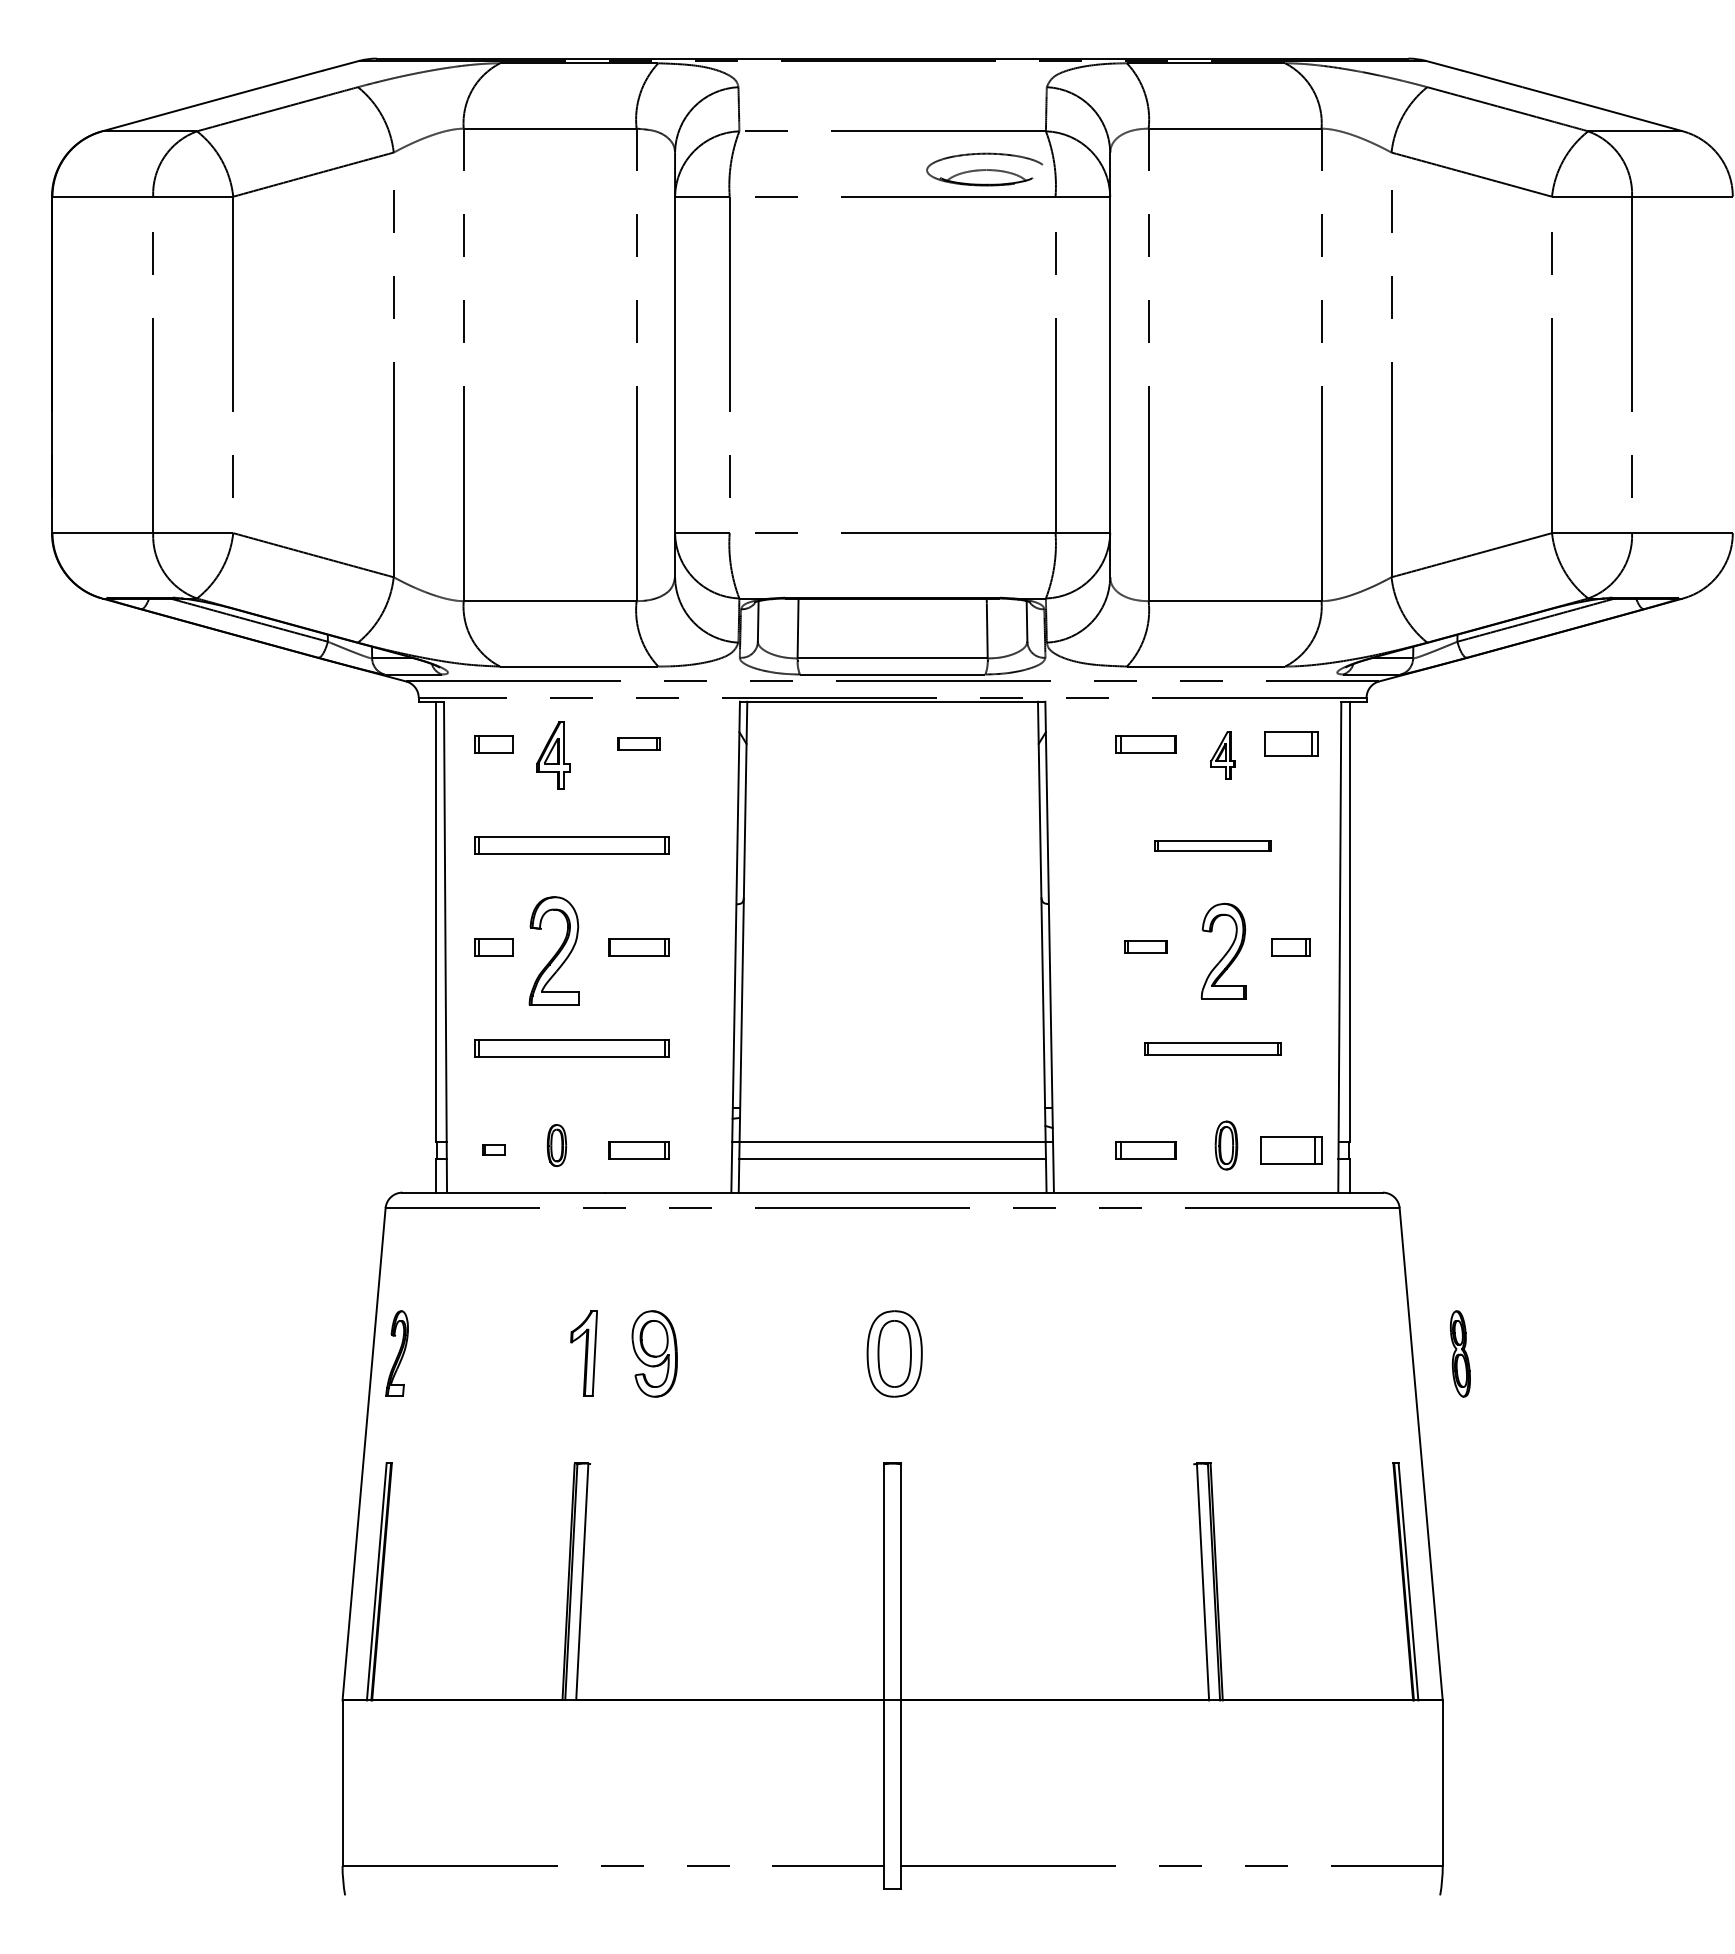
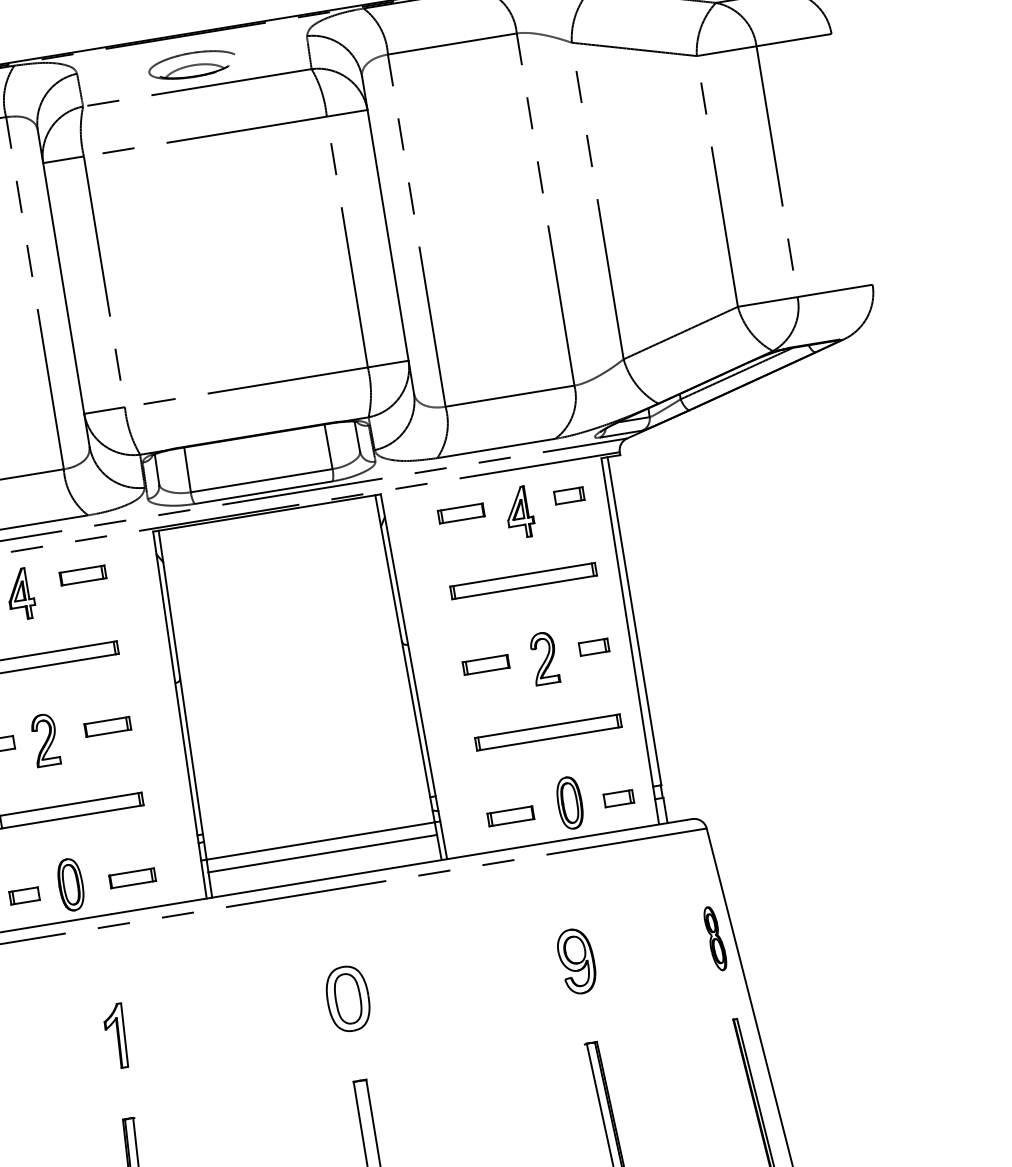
part: (984, 169) -> (192, 65), moved
part: (638, 744) -> (82, 575), size x1.43
part: (1290, 744) -> (568, 496), size x0.71
part: (1222, 755) -> (519, 512), size x1.43
part: (1212, 845) -> (522, 581), size x1.67
part: (1145, 947) -> (485, 665), size x1.43
part: (554, 950) -> (45, 739), size x0.62
part: (1223, 950) -> (543, 658), size x0.71
part: (1212, 1048) -> (547, 732), size x1.43
part: (556, 1145) -> (70, 884), size x1.67
part: (1226, 1145) -> (570, 802), size x1.43
part: (493, 1150) -> (24, 896), size x1.67
part: (1290, 1150) -> (618, 798), size x0.62
part: (654, 1353) -> (576, 961), moved
part: (1459, 1353) -> (714, 938), moved

